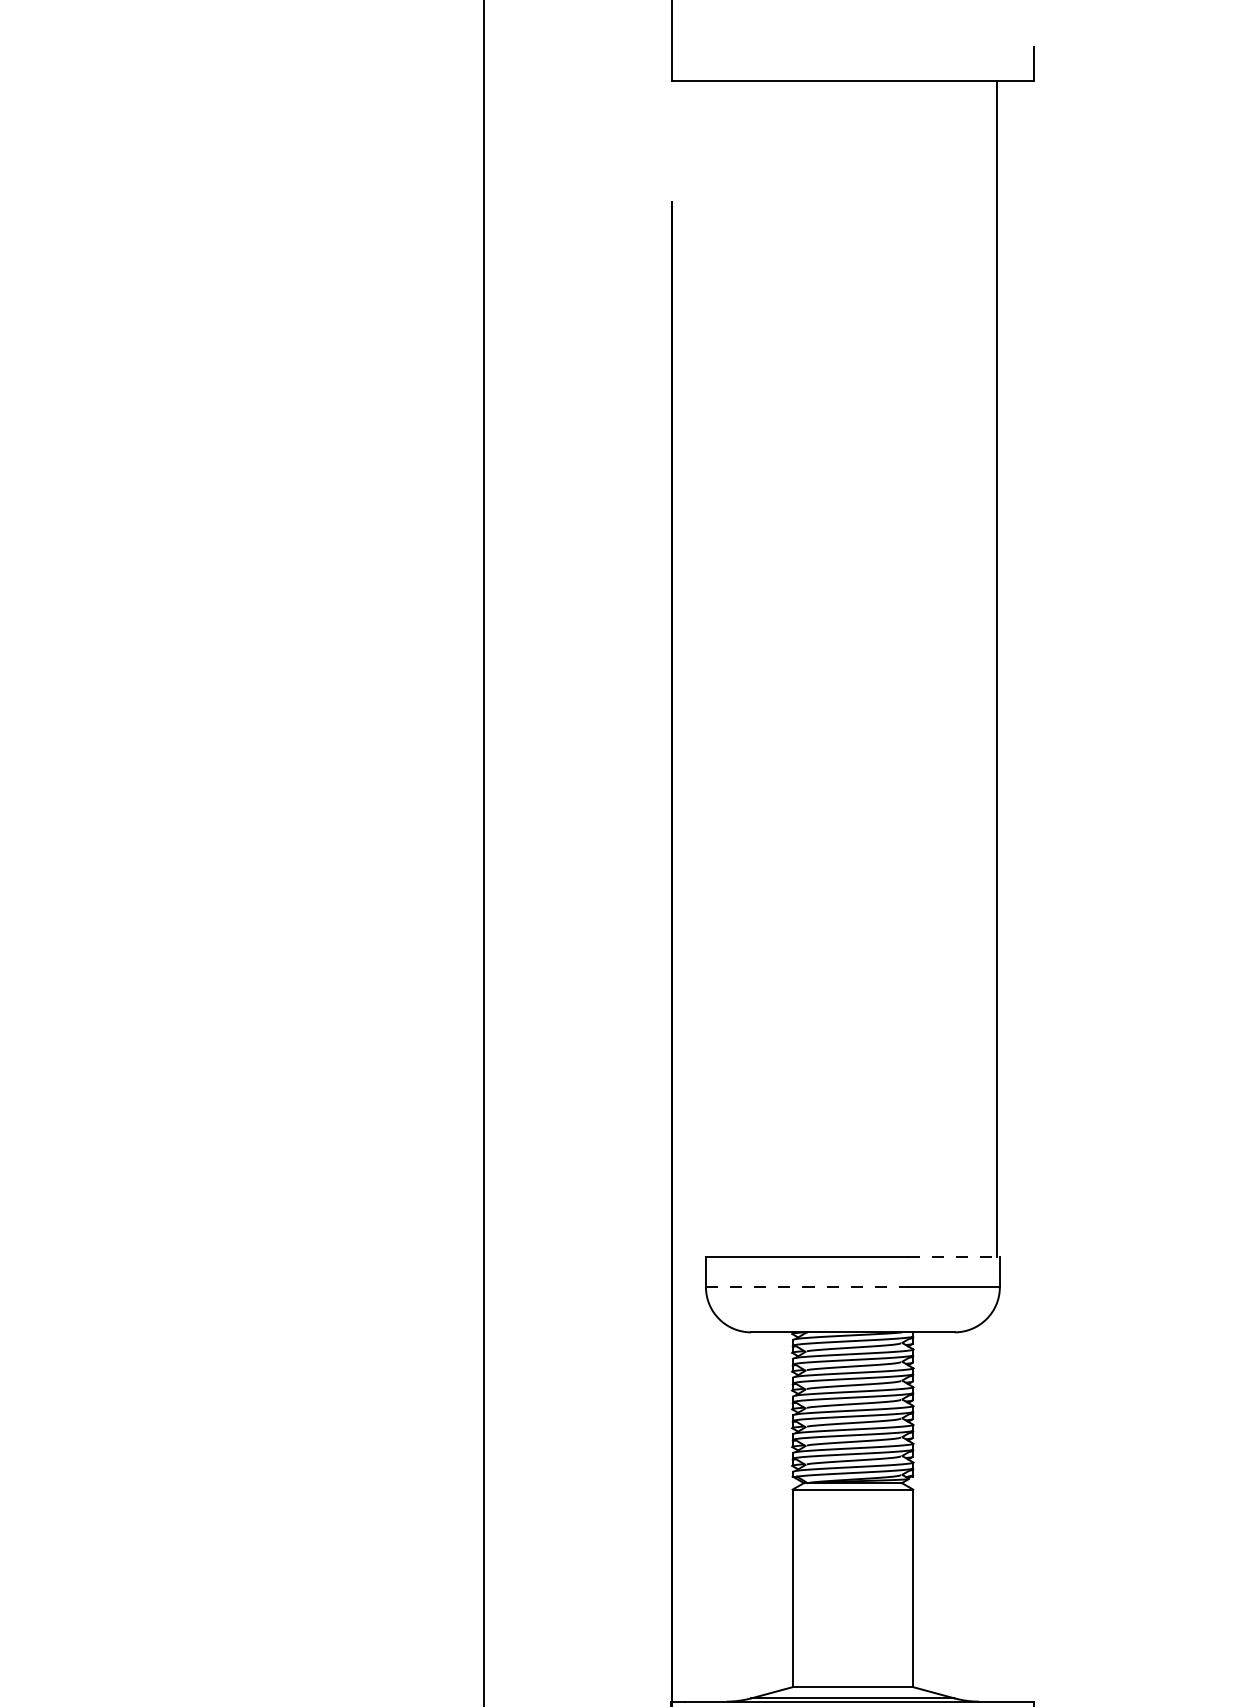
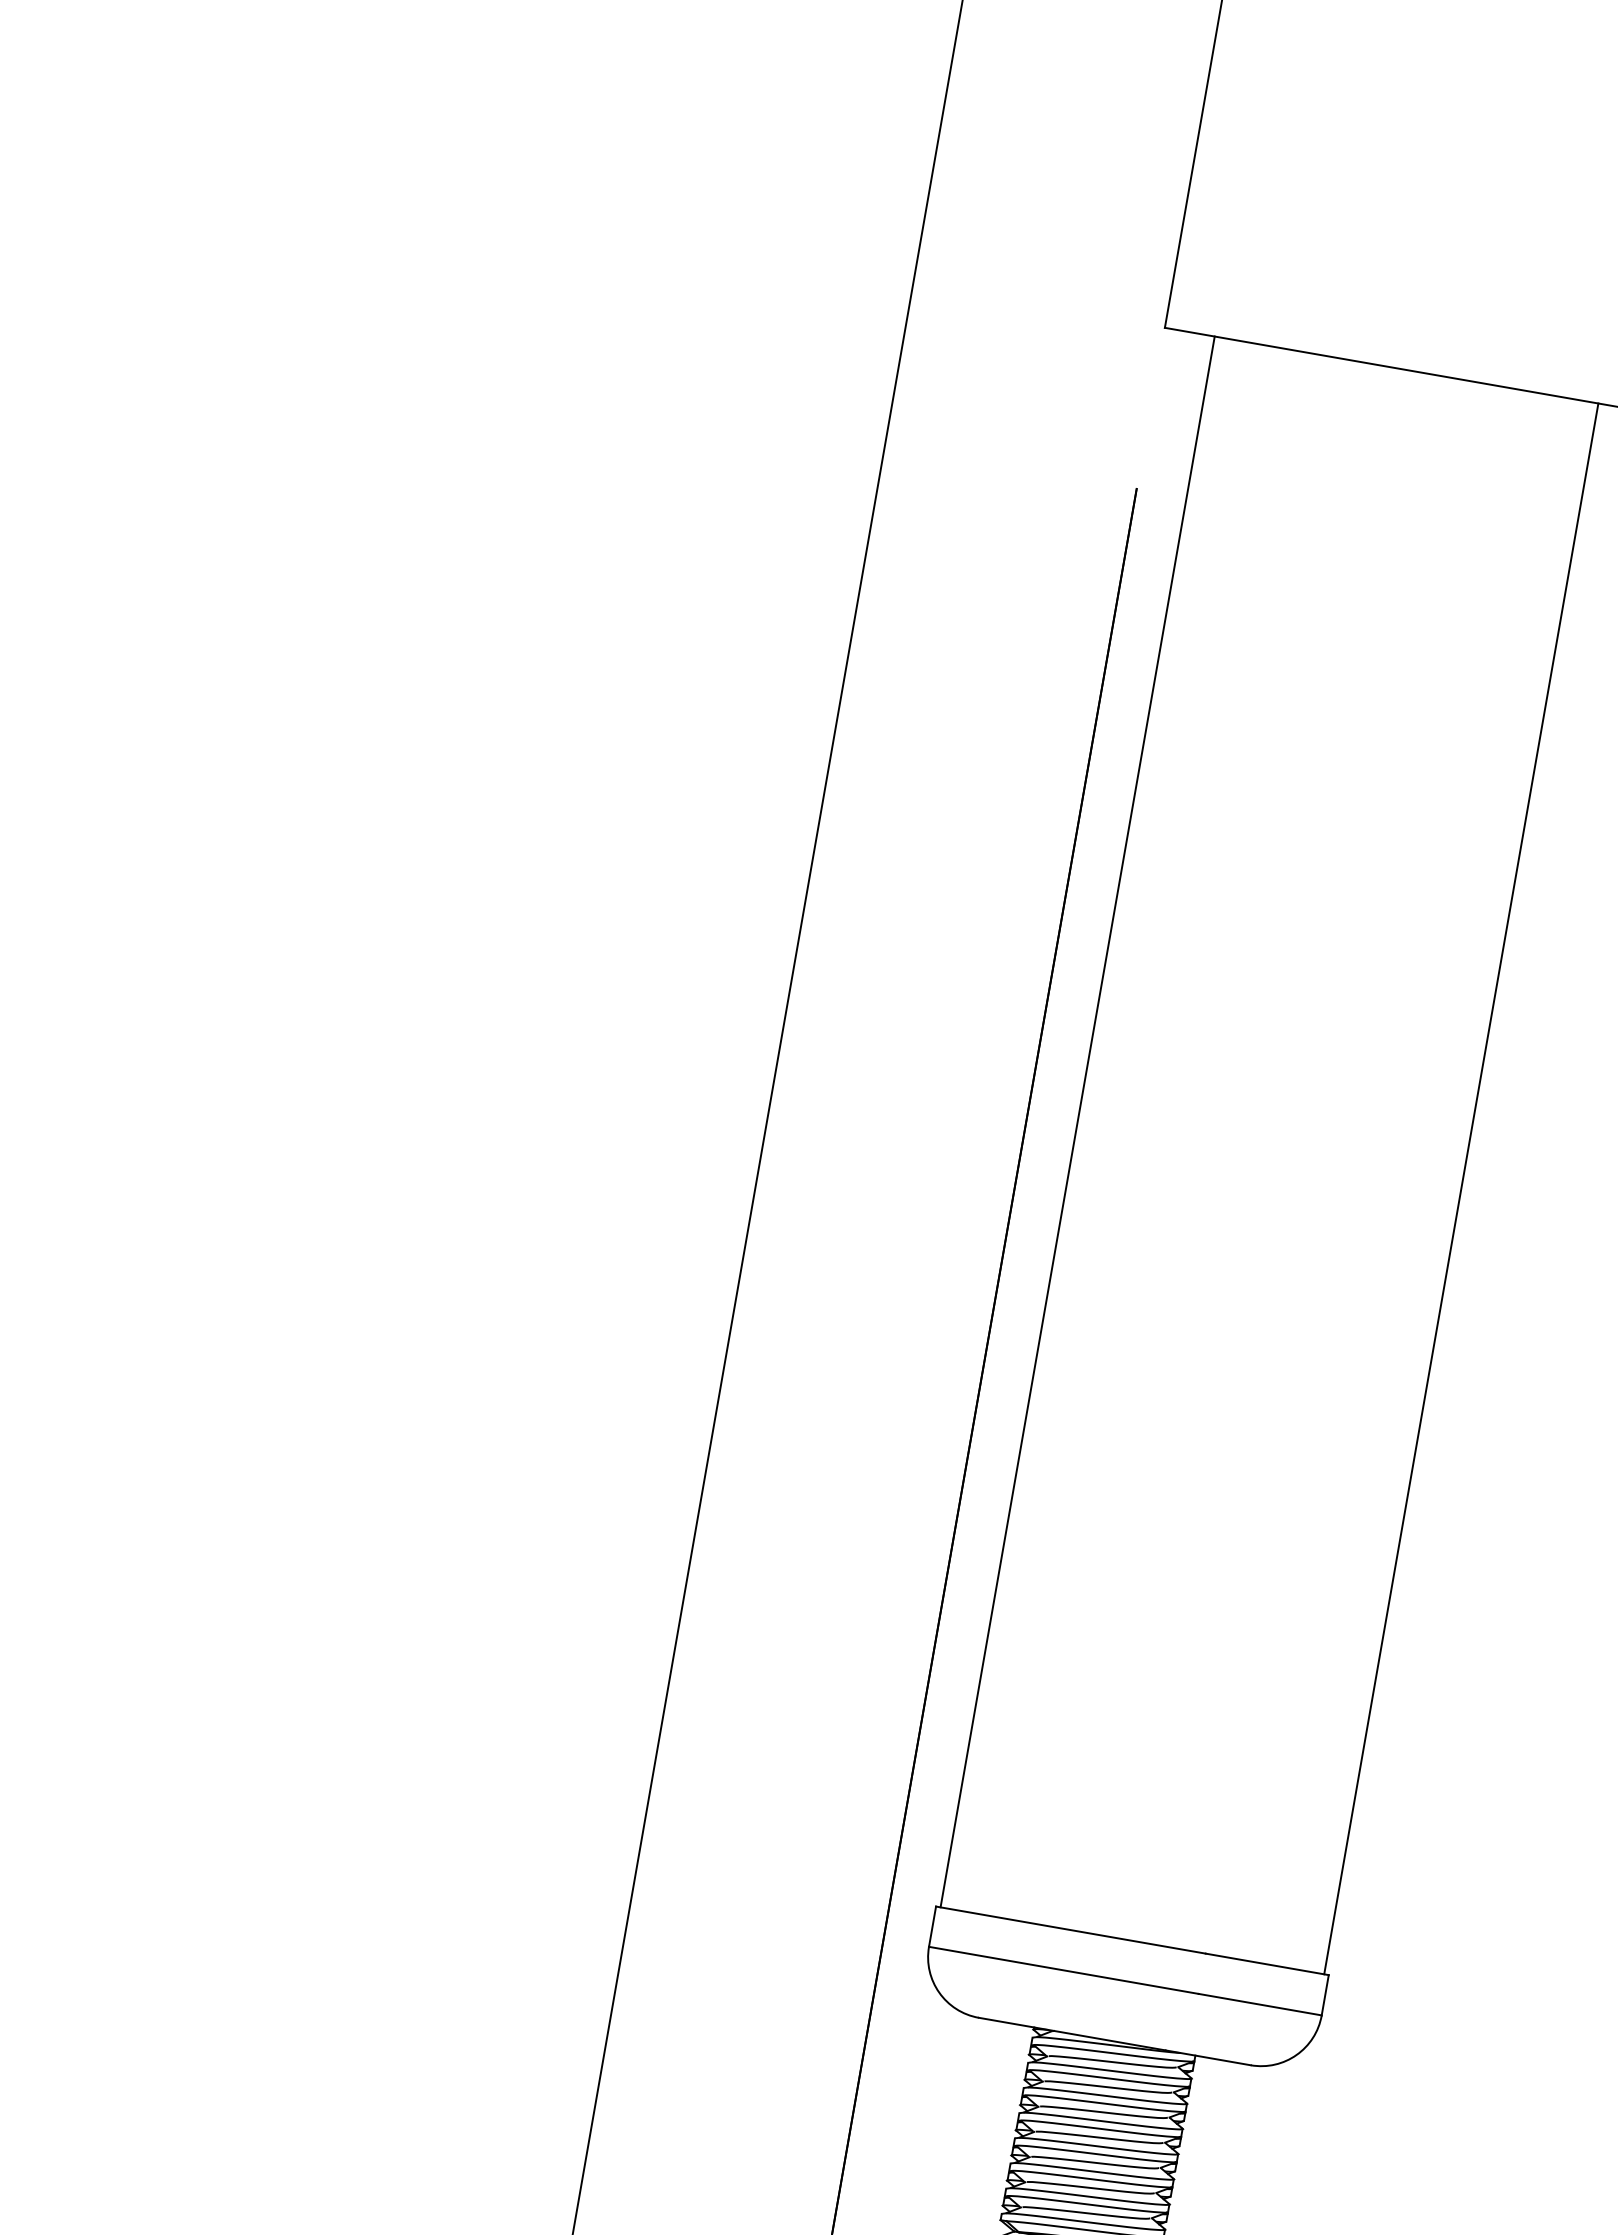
line: (709, 669) -> (1077, 1122), added
line: (954, 1257) -> (1268, 1965), dashed -> solid
line: (806, 1287) -> (1063, 1970), dashed -> solid

